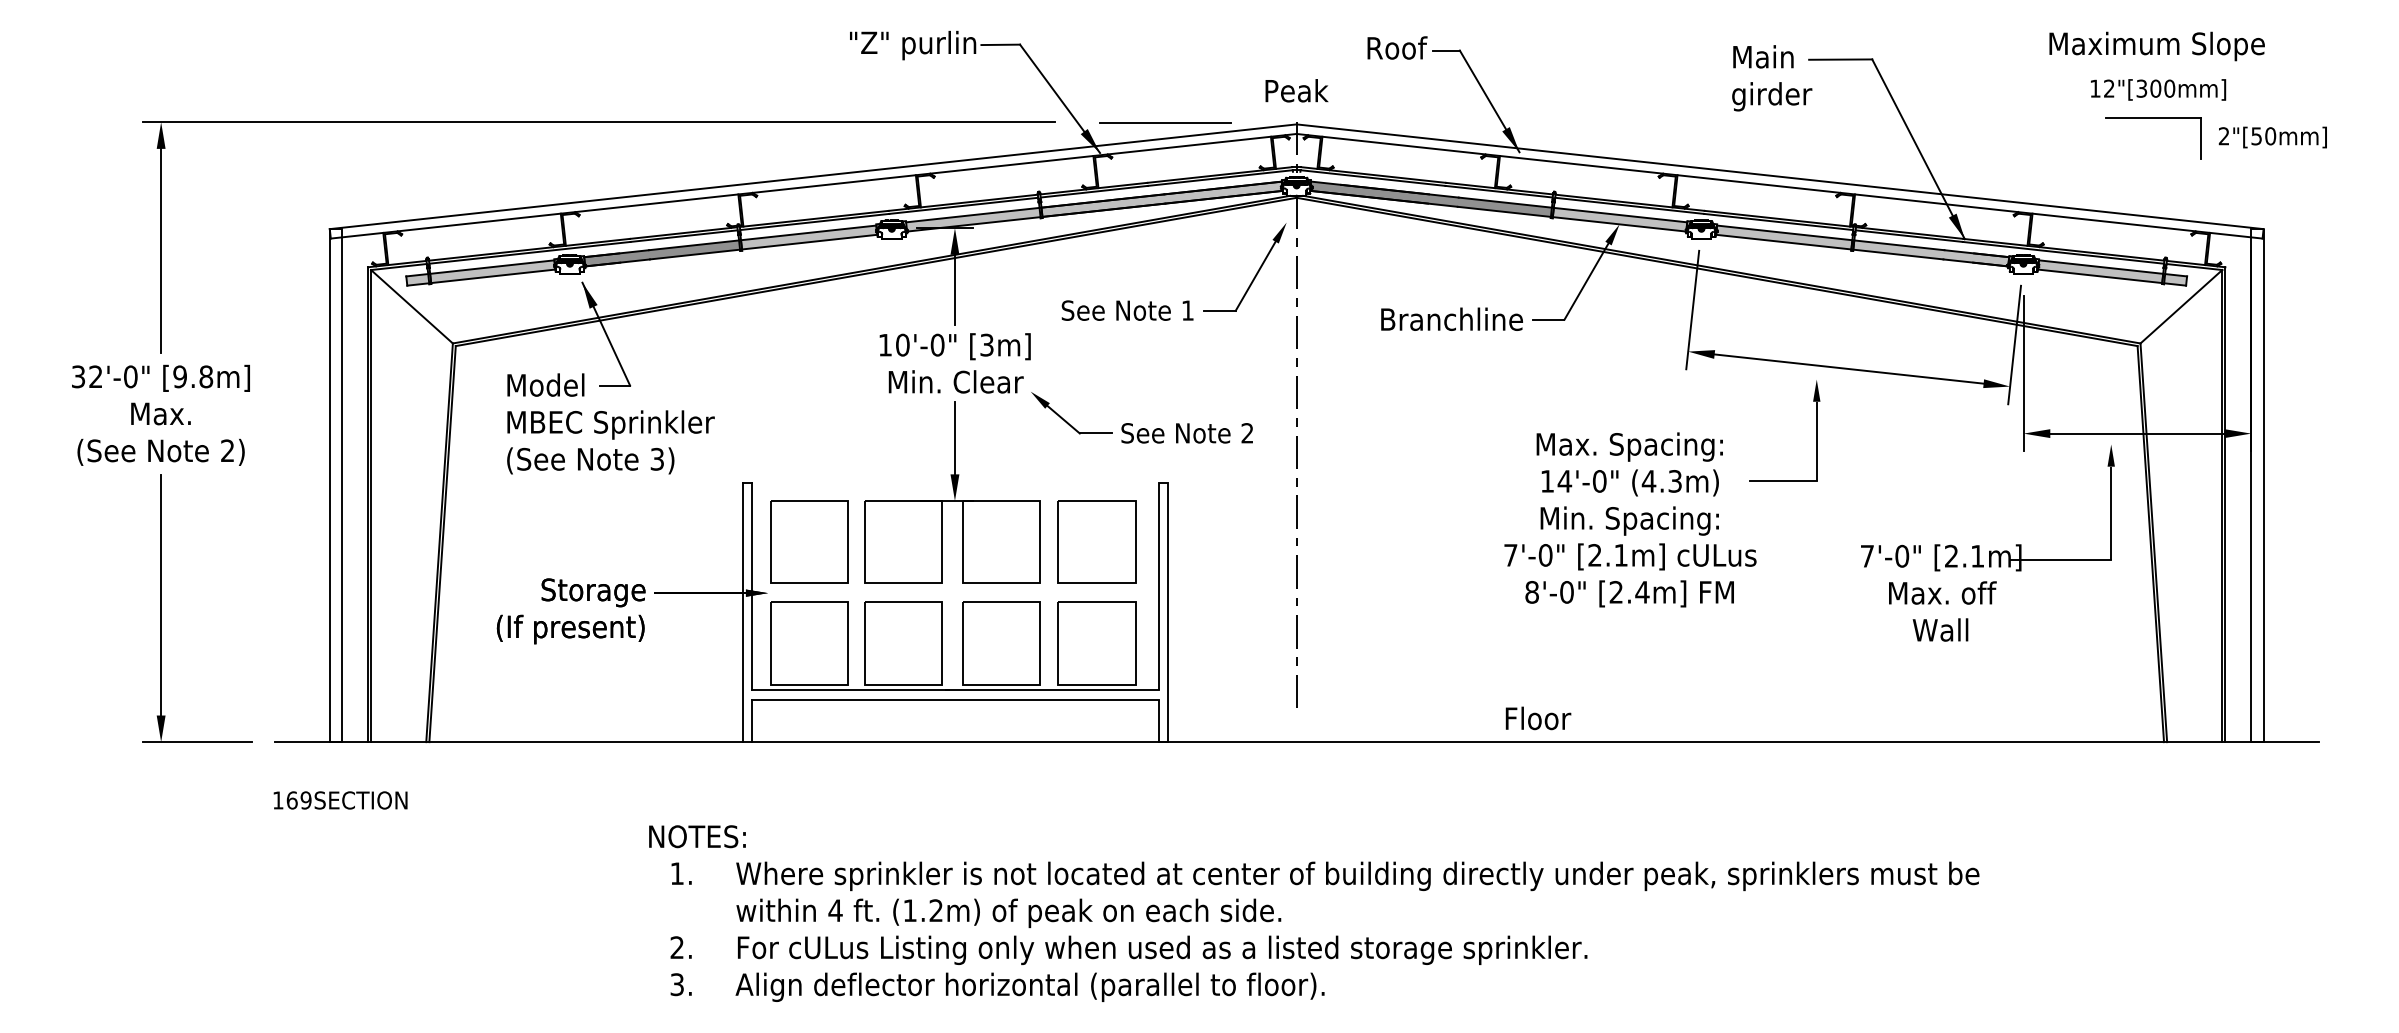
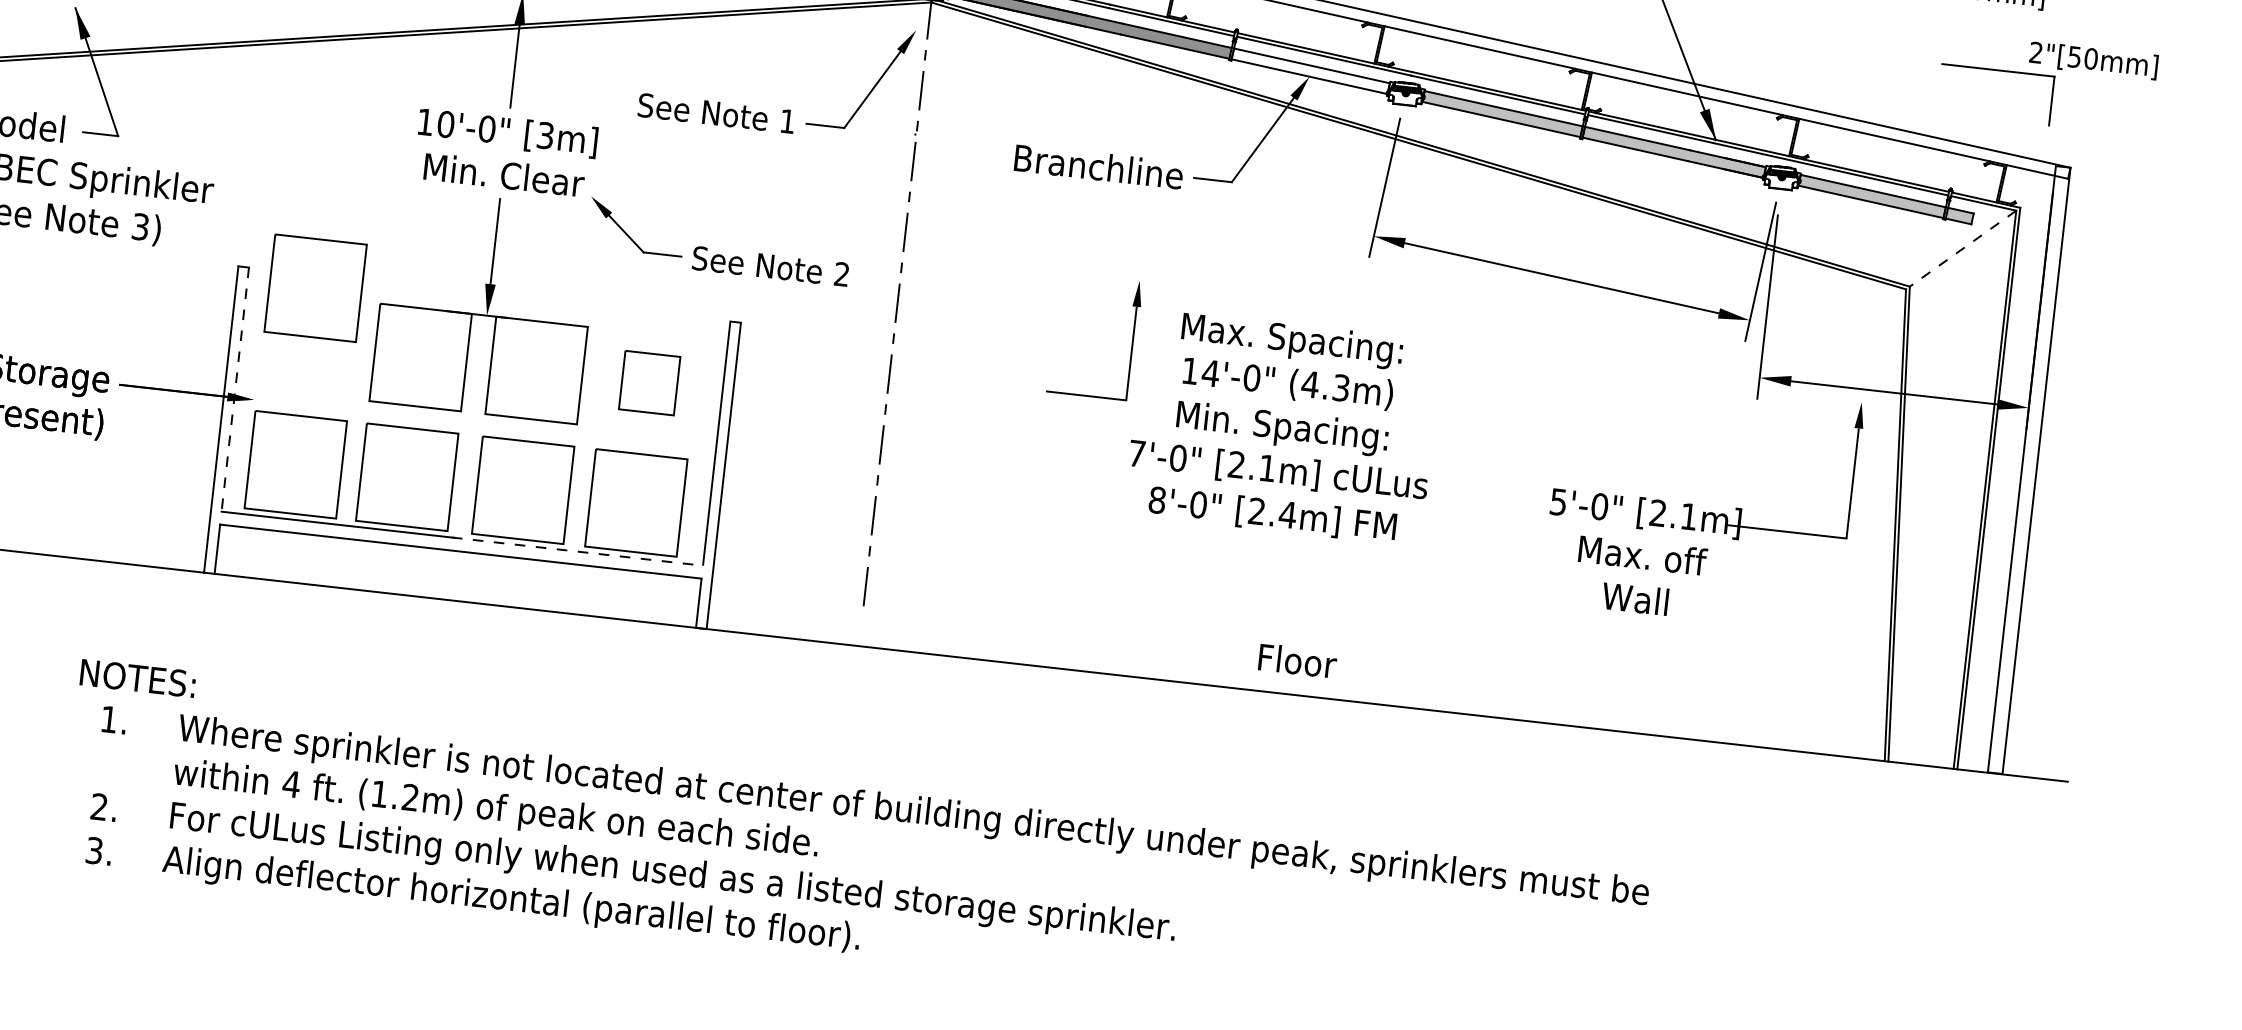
part: (2153, 118) -> (1998, 71), moved
fill: (1619, 219) -> (1310, 70), removed
line: (2181, 306) -> (1963, 248), solid -> dashed
part: (1816, 430) -> (1132, 340), moved
part: (809, 541) -> (316, 287), moved
part: (1096, 541) -> (649, 382), size x0.6
text: (1866, 556) -> (1557, 502), 7'-0" -> 5'-0"
line: (751, 586) -> (235, 389), solid -> dashed
line: (1053, 689) -> (578, 551), solid -> dashed
text: (1538, 718) -> (1297, 661), moved

